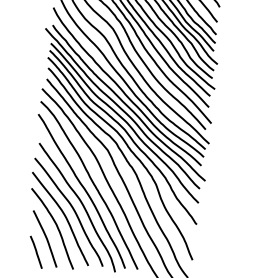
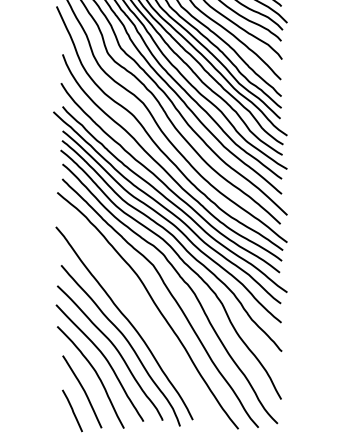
curve: (92, 183) -> (137, 311), removed

